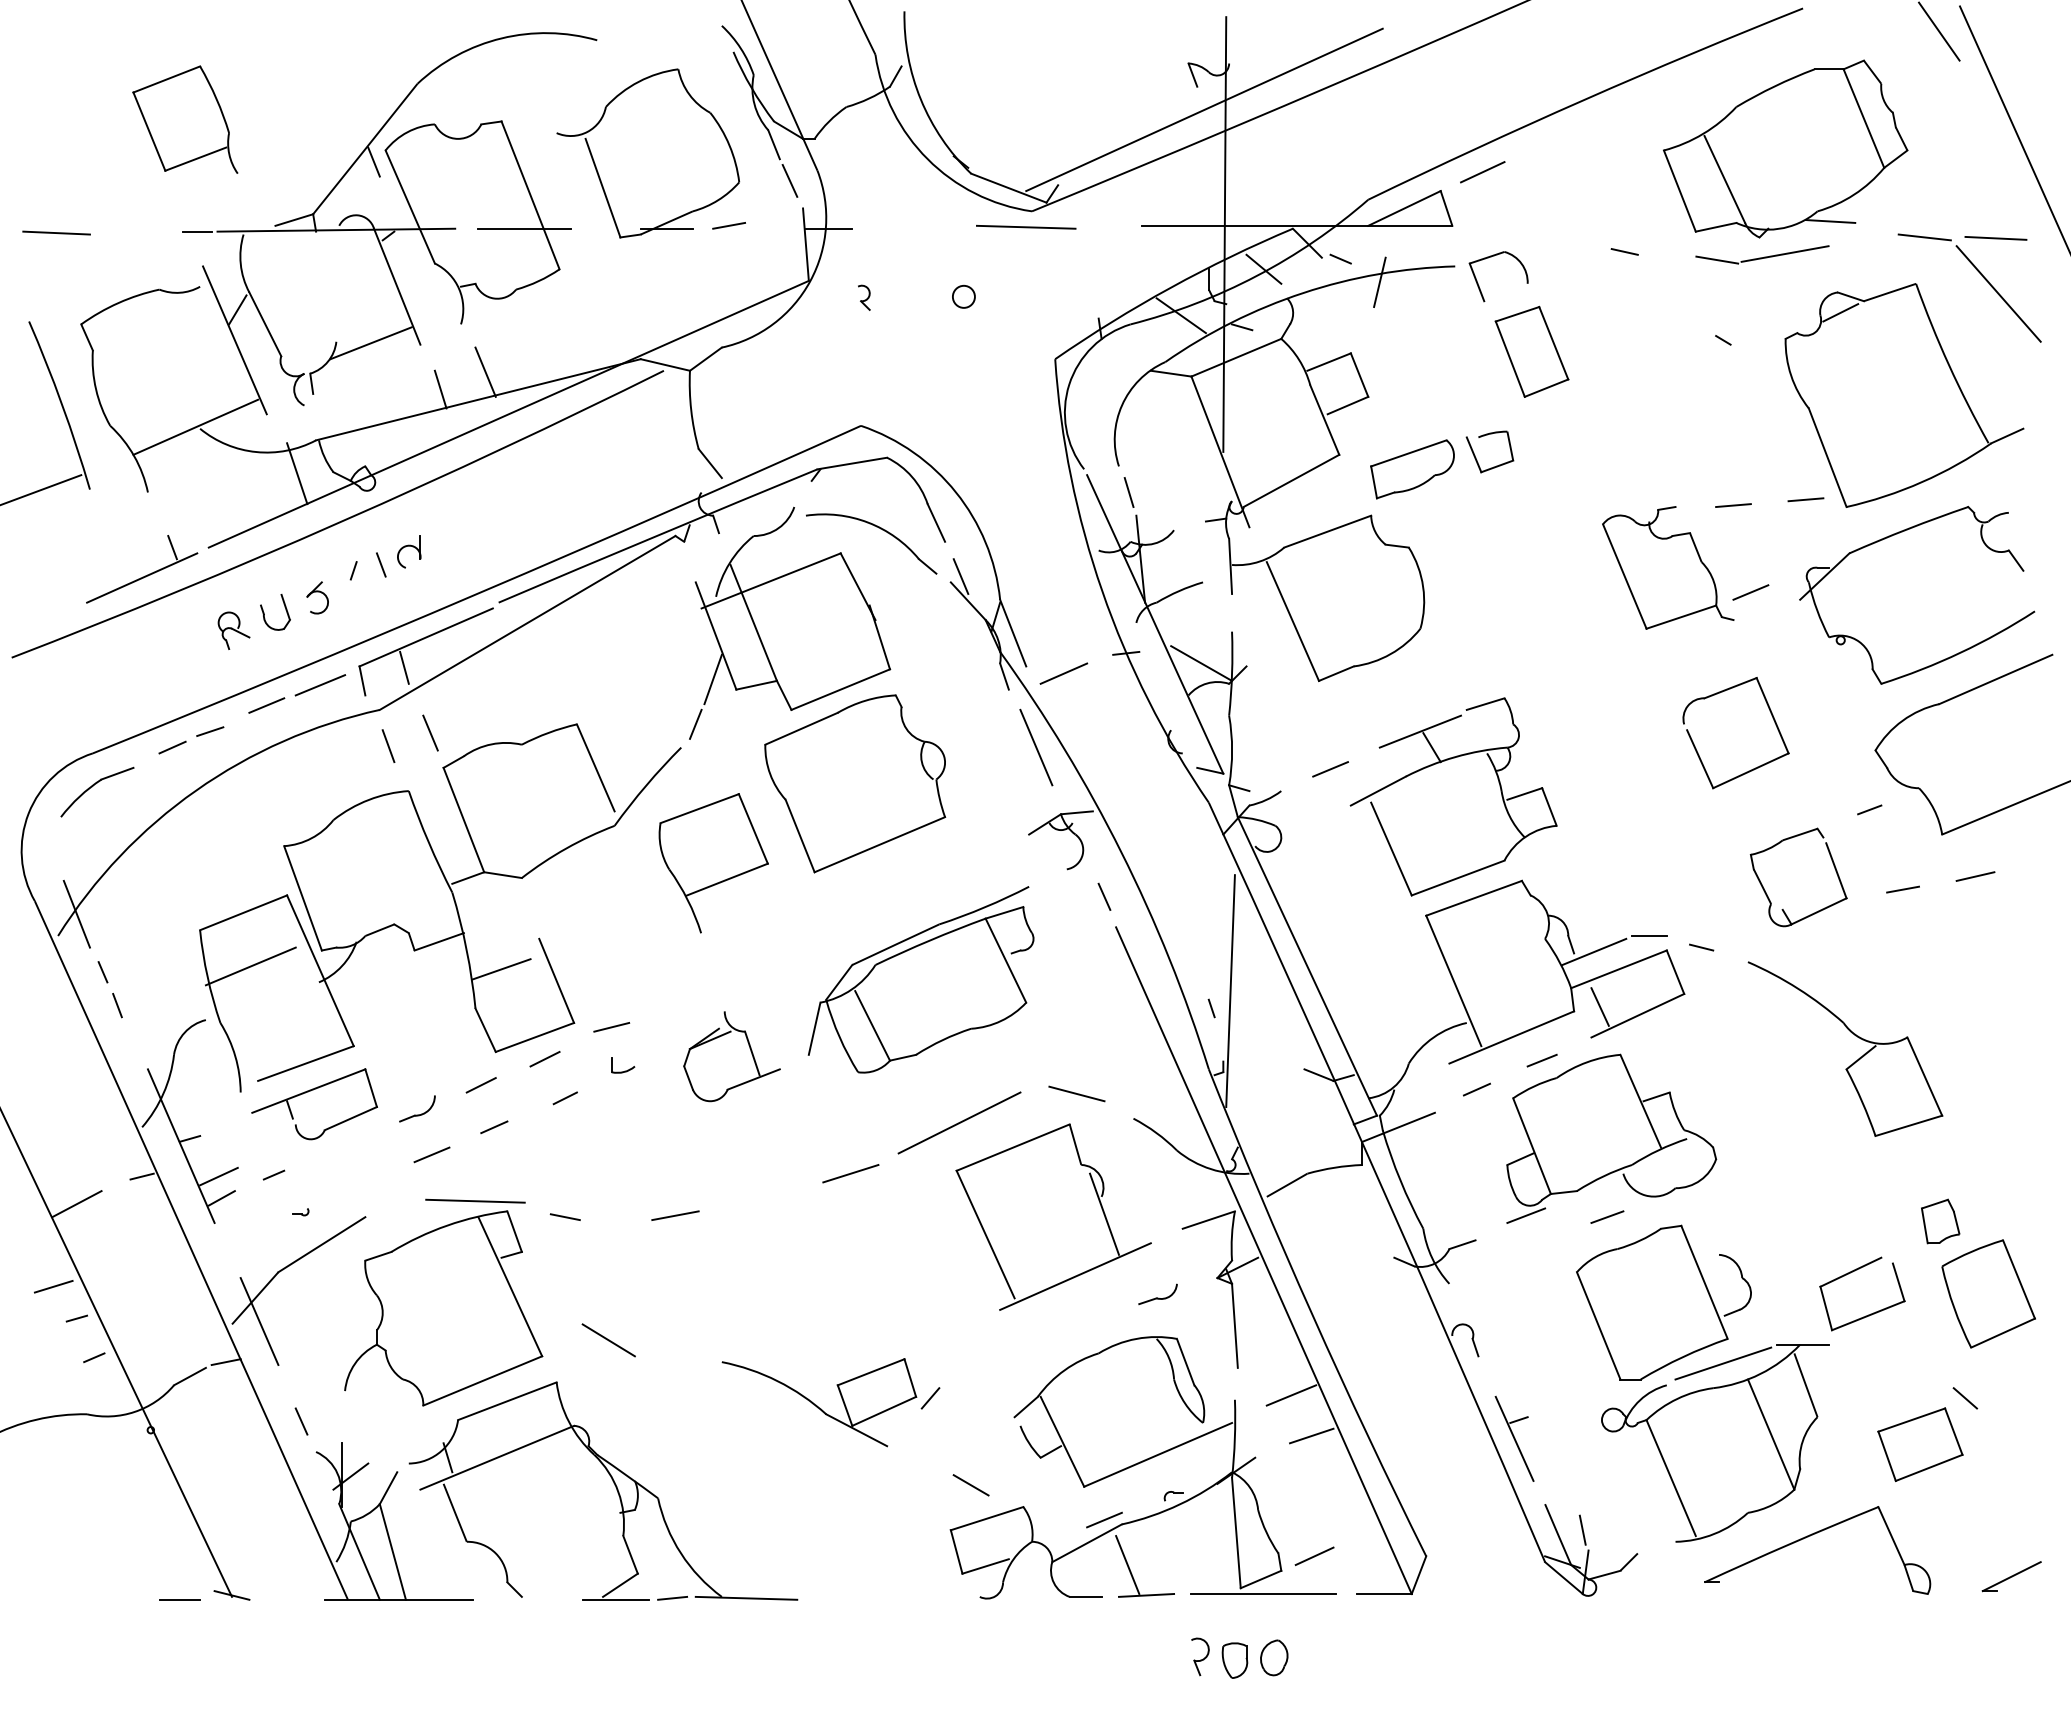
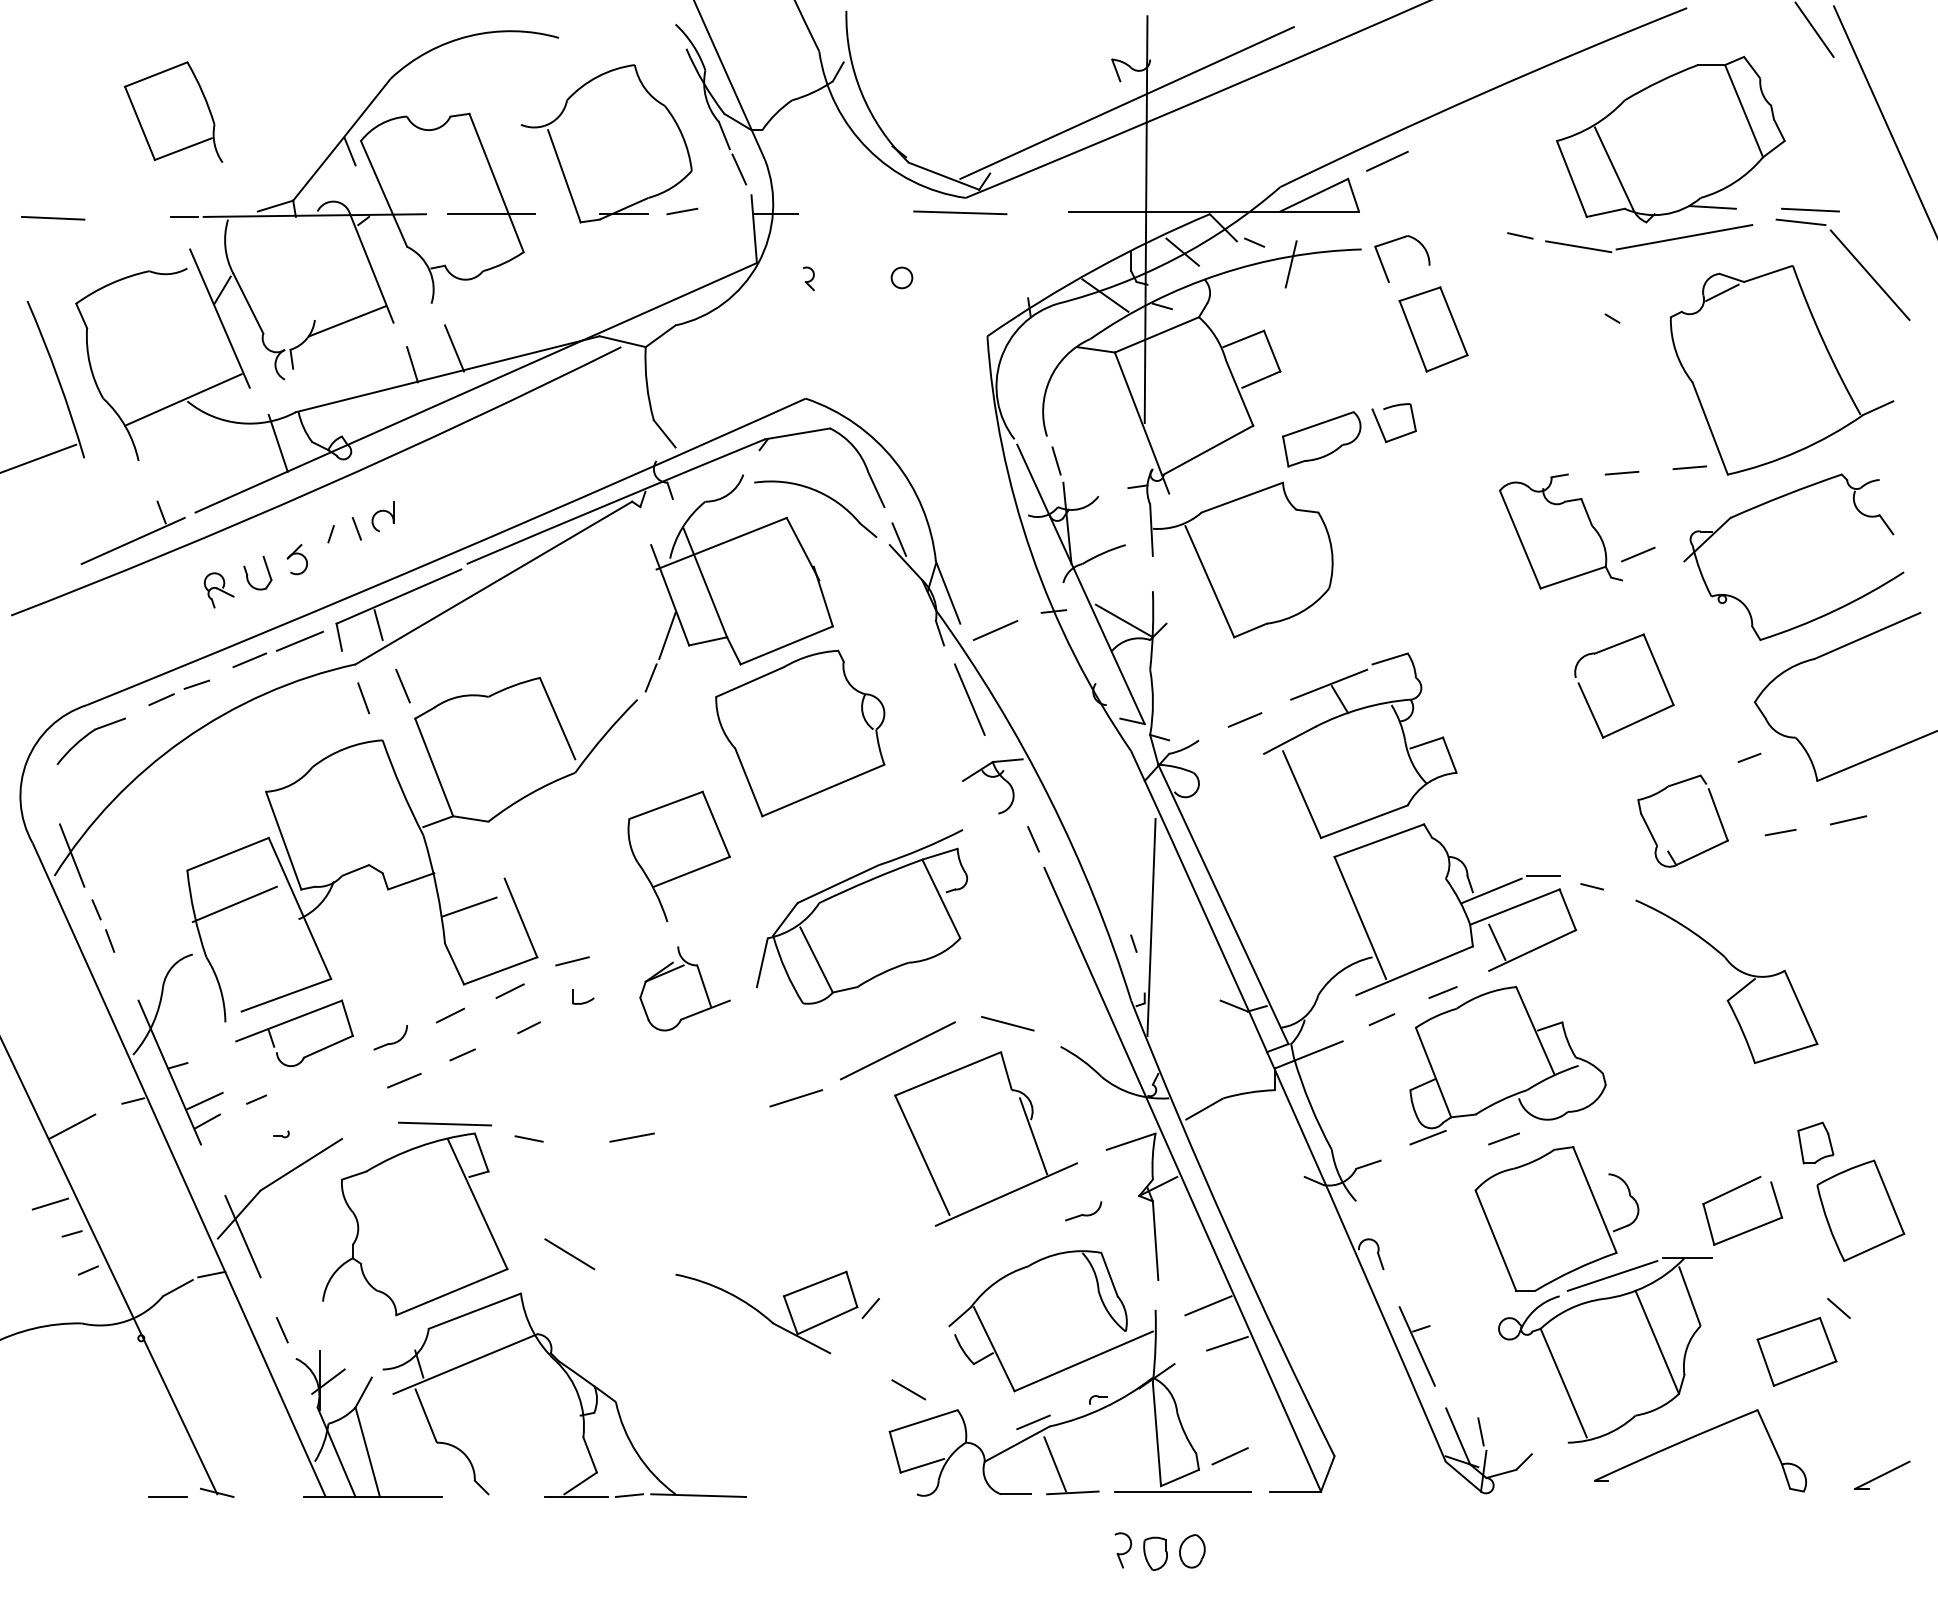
line: (1995, 238) -> (1810, 210), moved
part: (1762, 254) -> (1649, 238), size x1.67
part: (713, 863) -> (678, 856), moved

